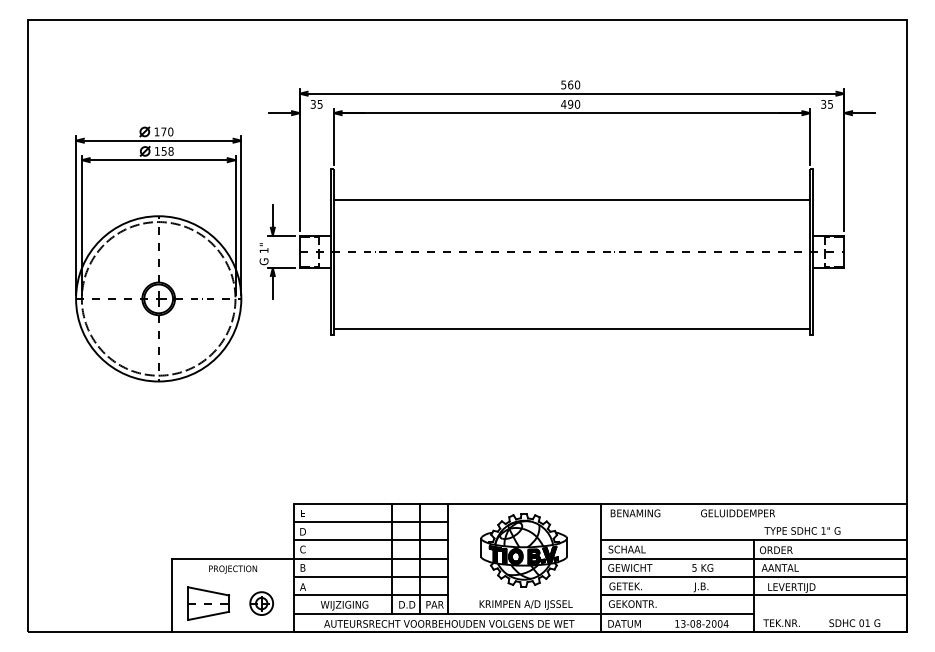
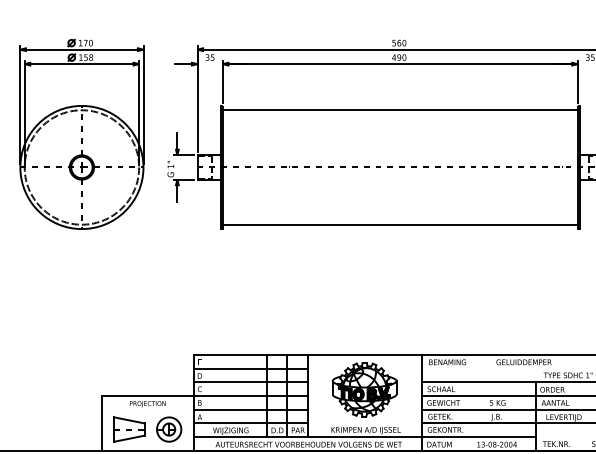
line: (571, 200) -> (399, 110), moved
part: (158, 254) -> (81, 134), moved
part: (261, 603) -> (168, 429), size x1.43

